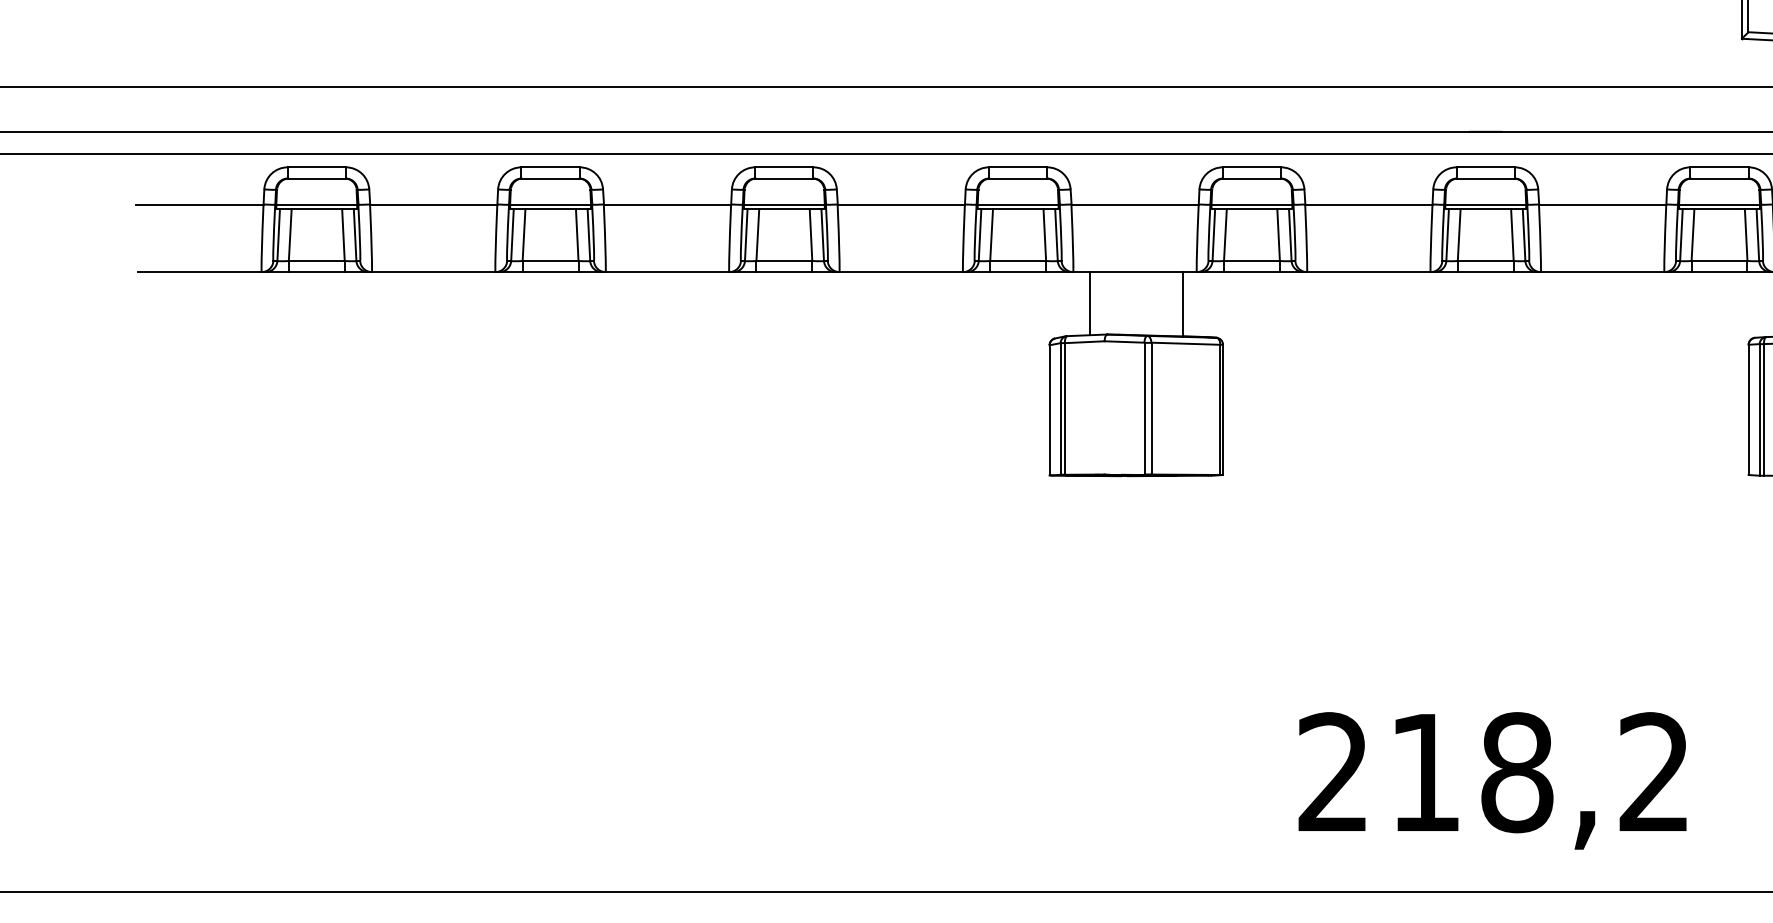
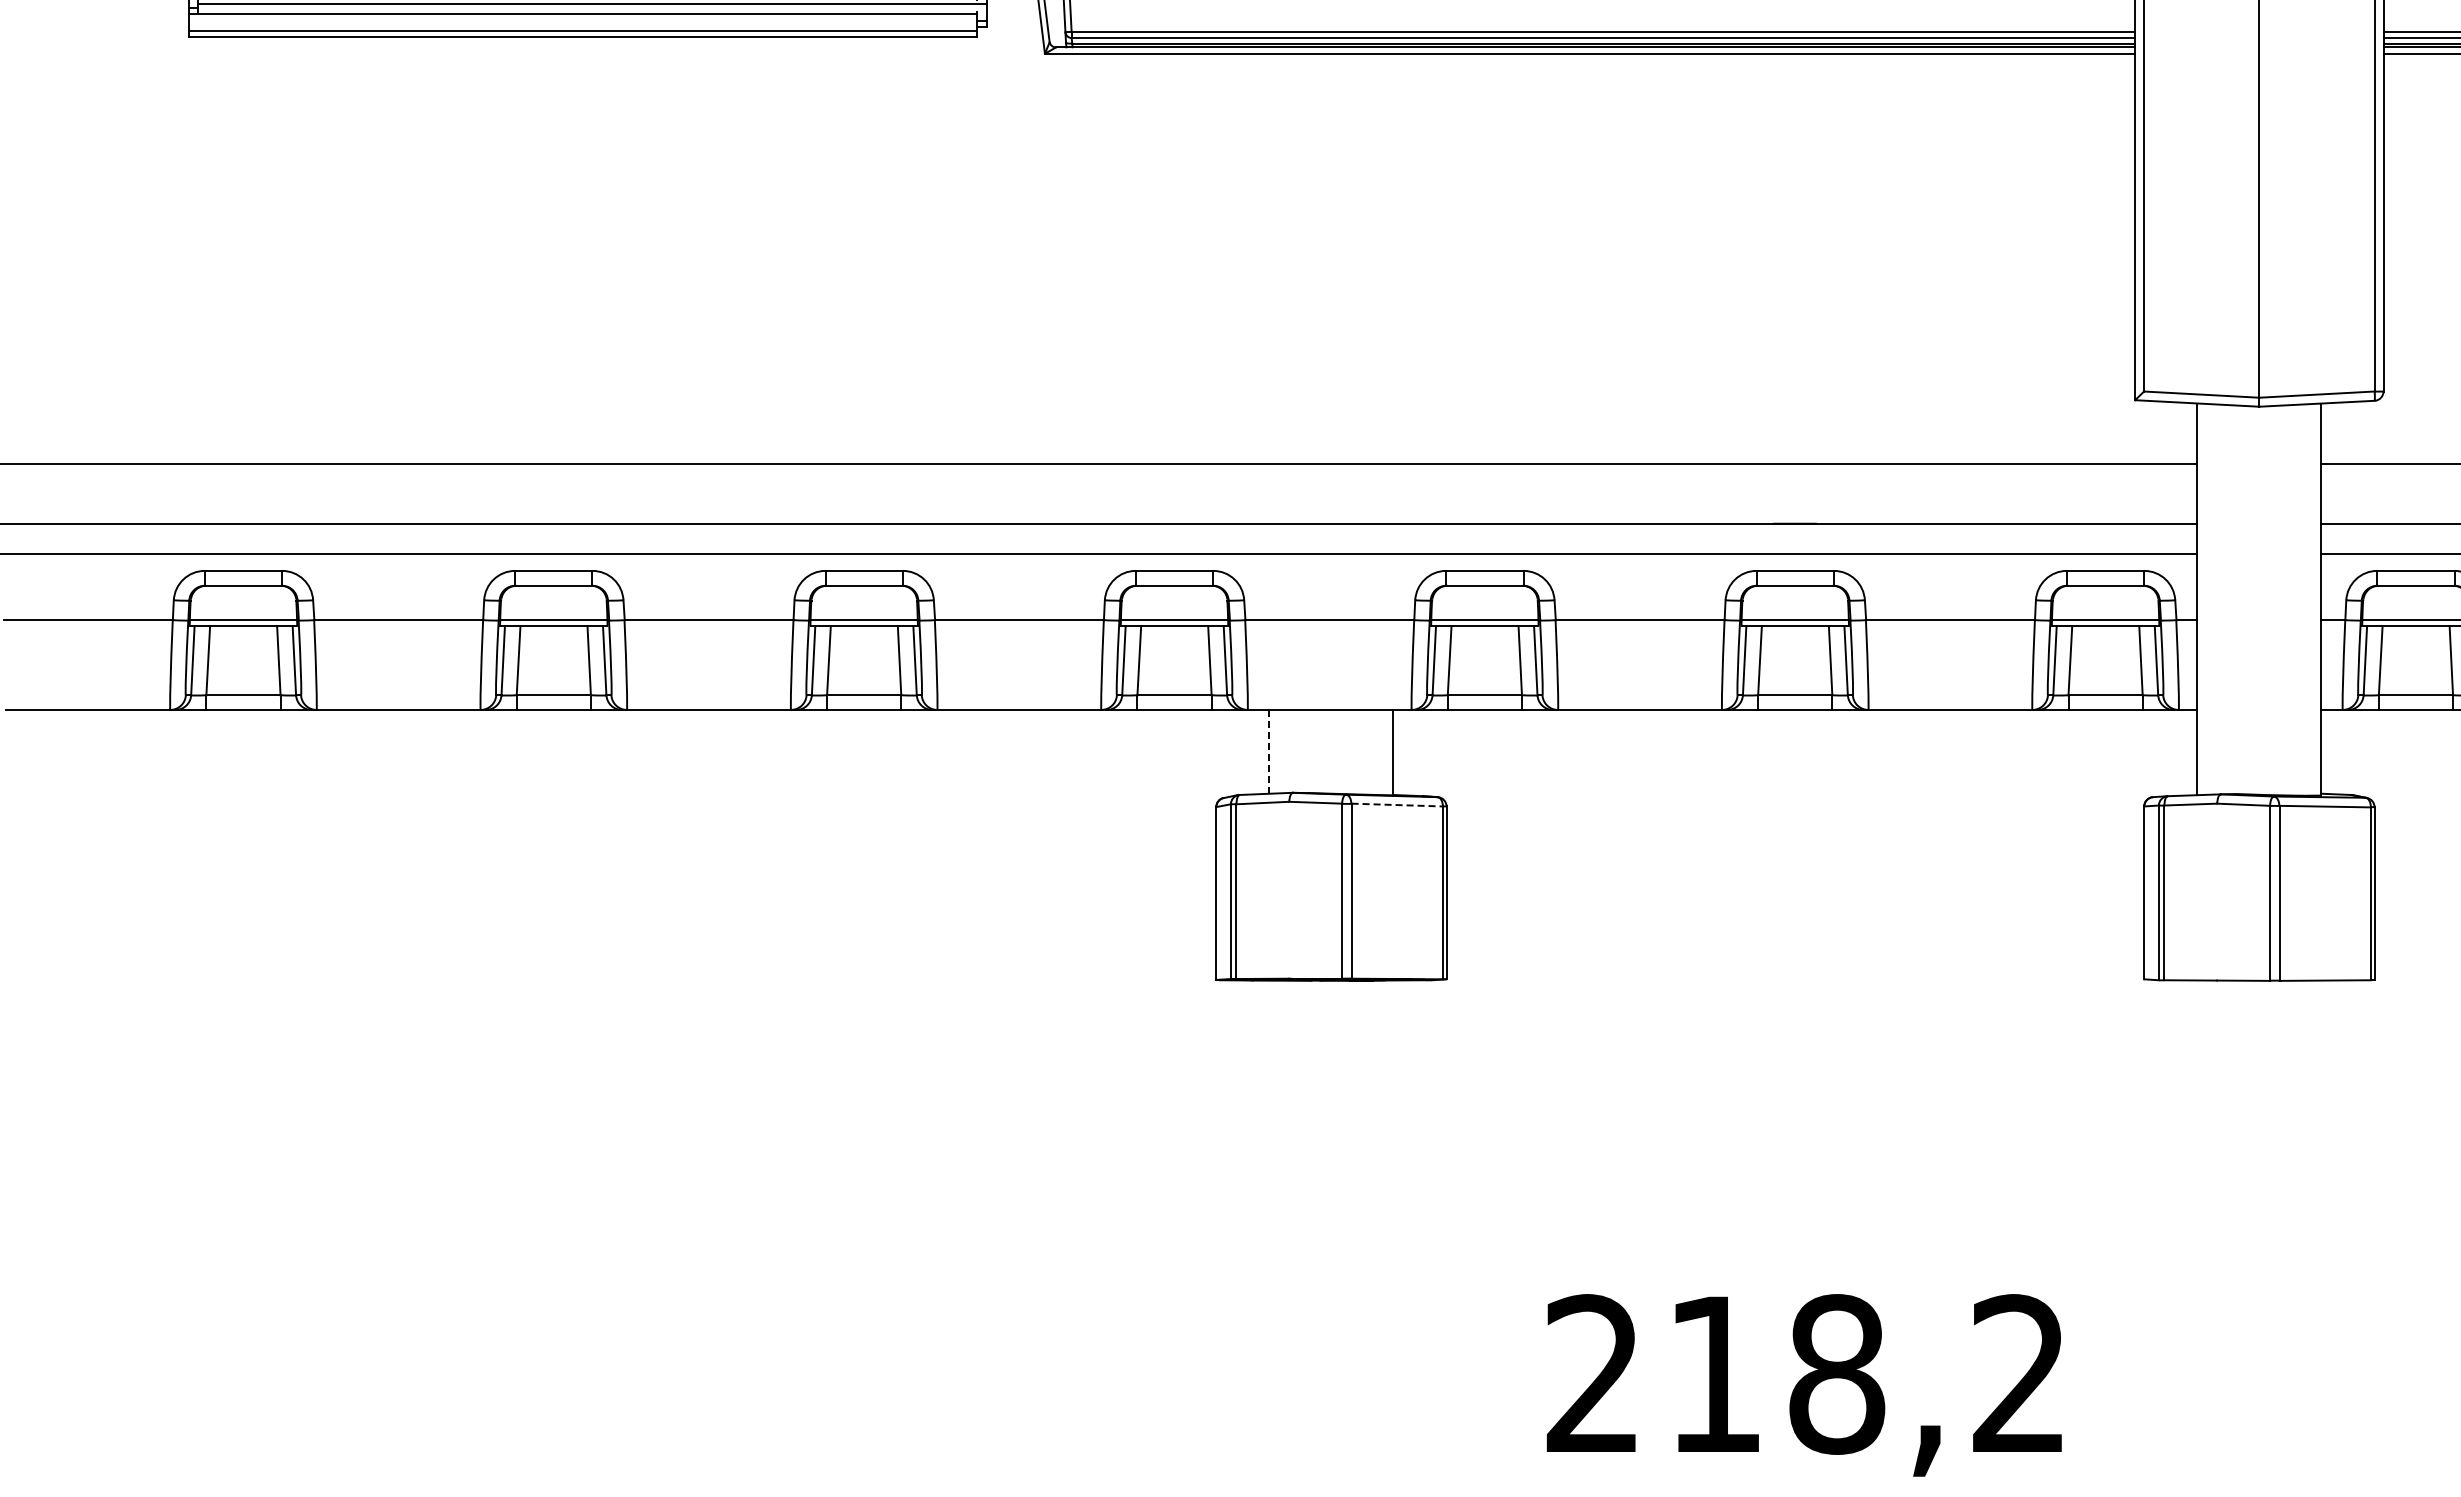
line: (1089, 303) -> (1269, 751), solid -> dashed
line: (1186, 344) -> (1397, 805), solid -> dashed

